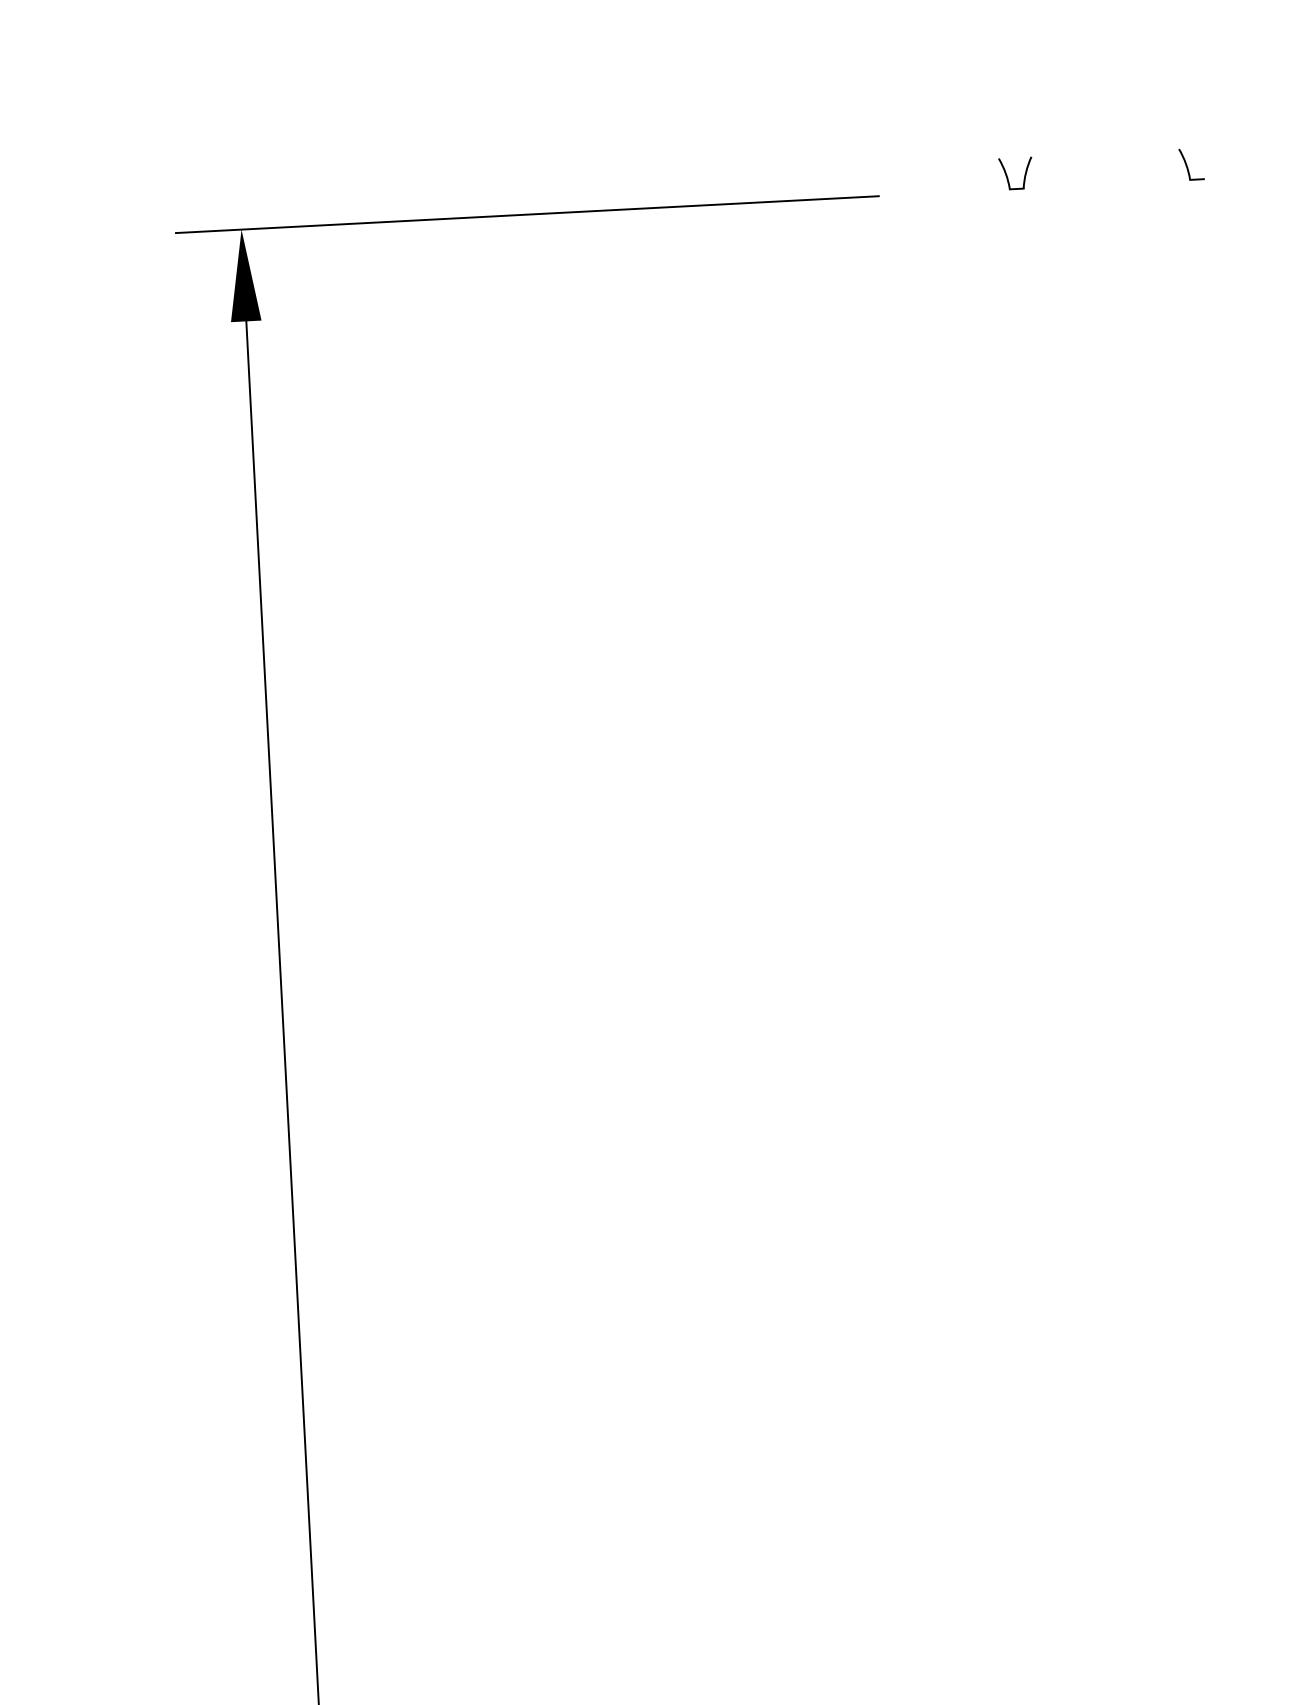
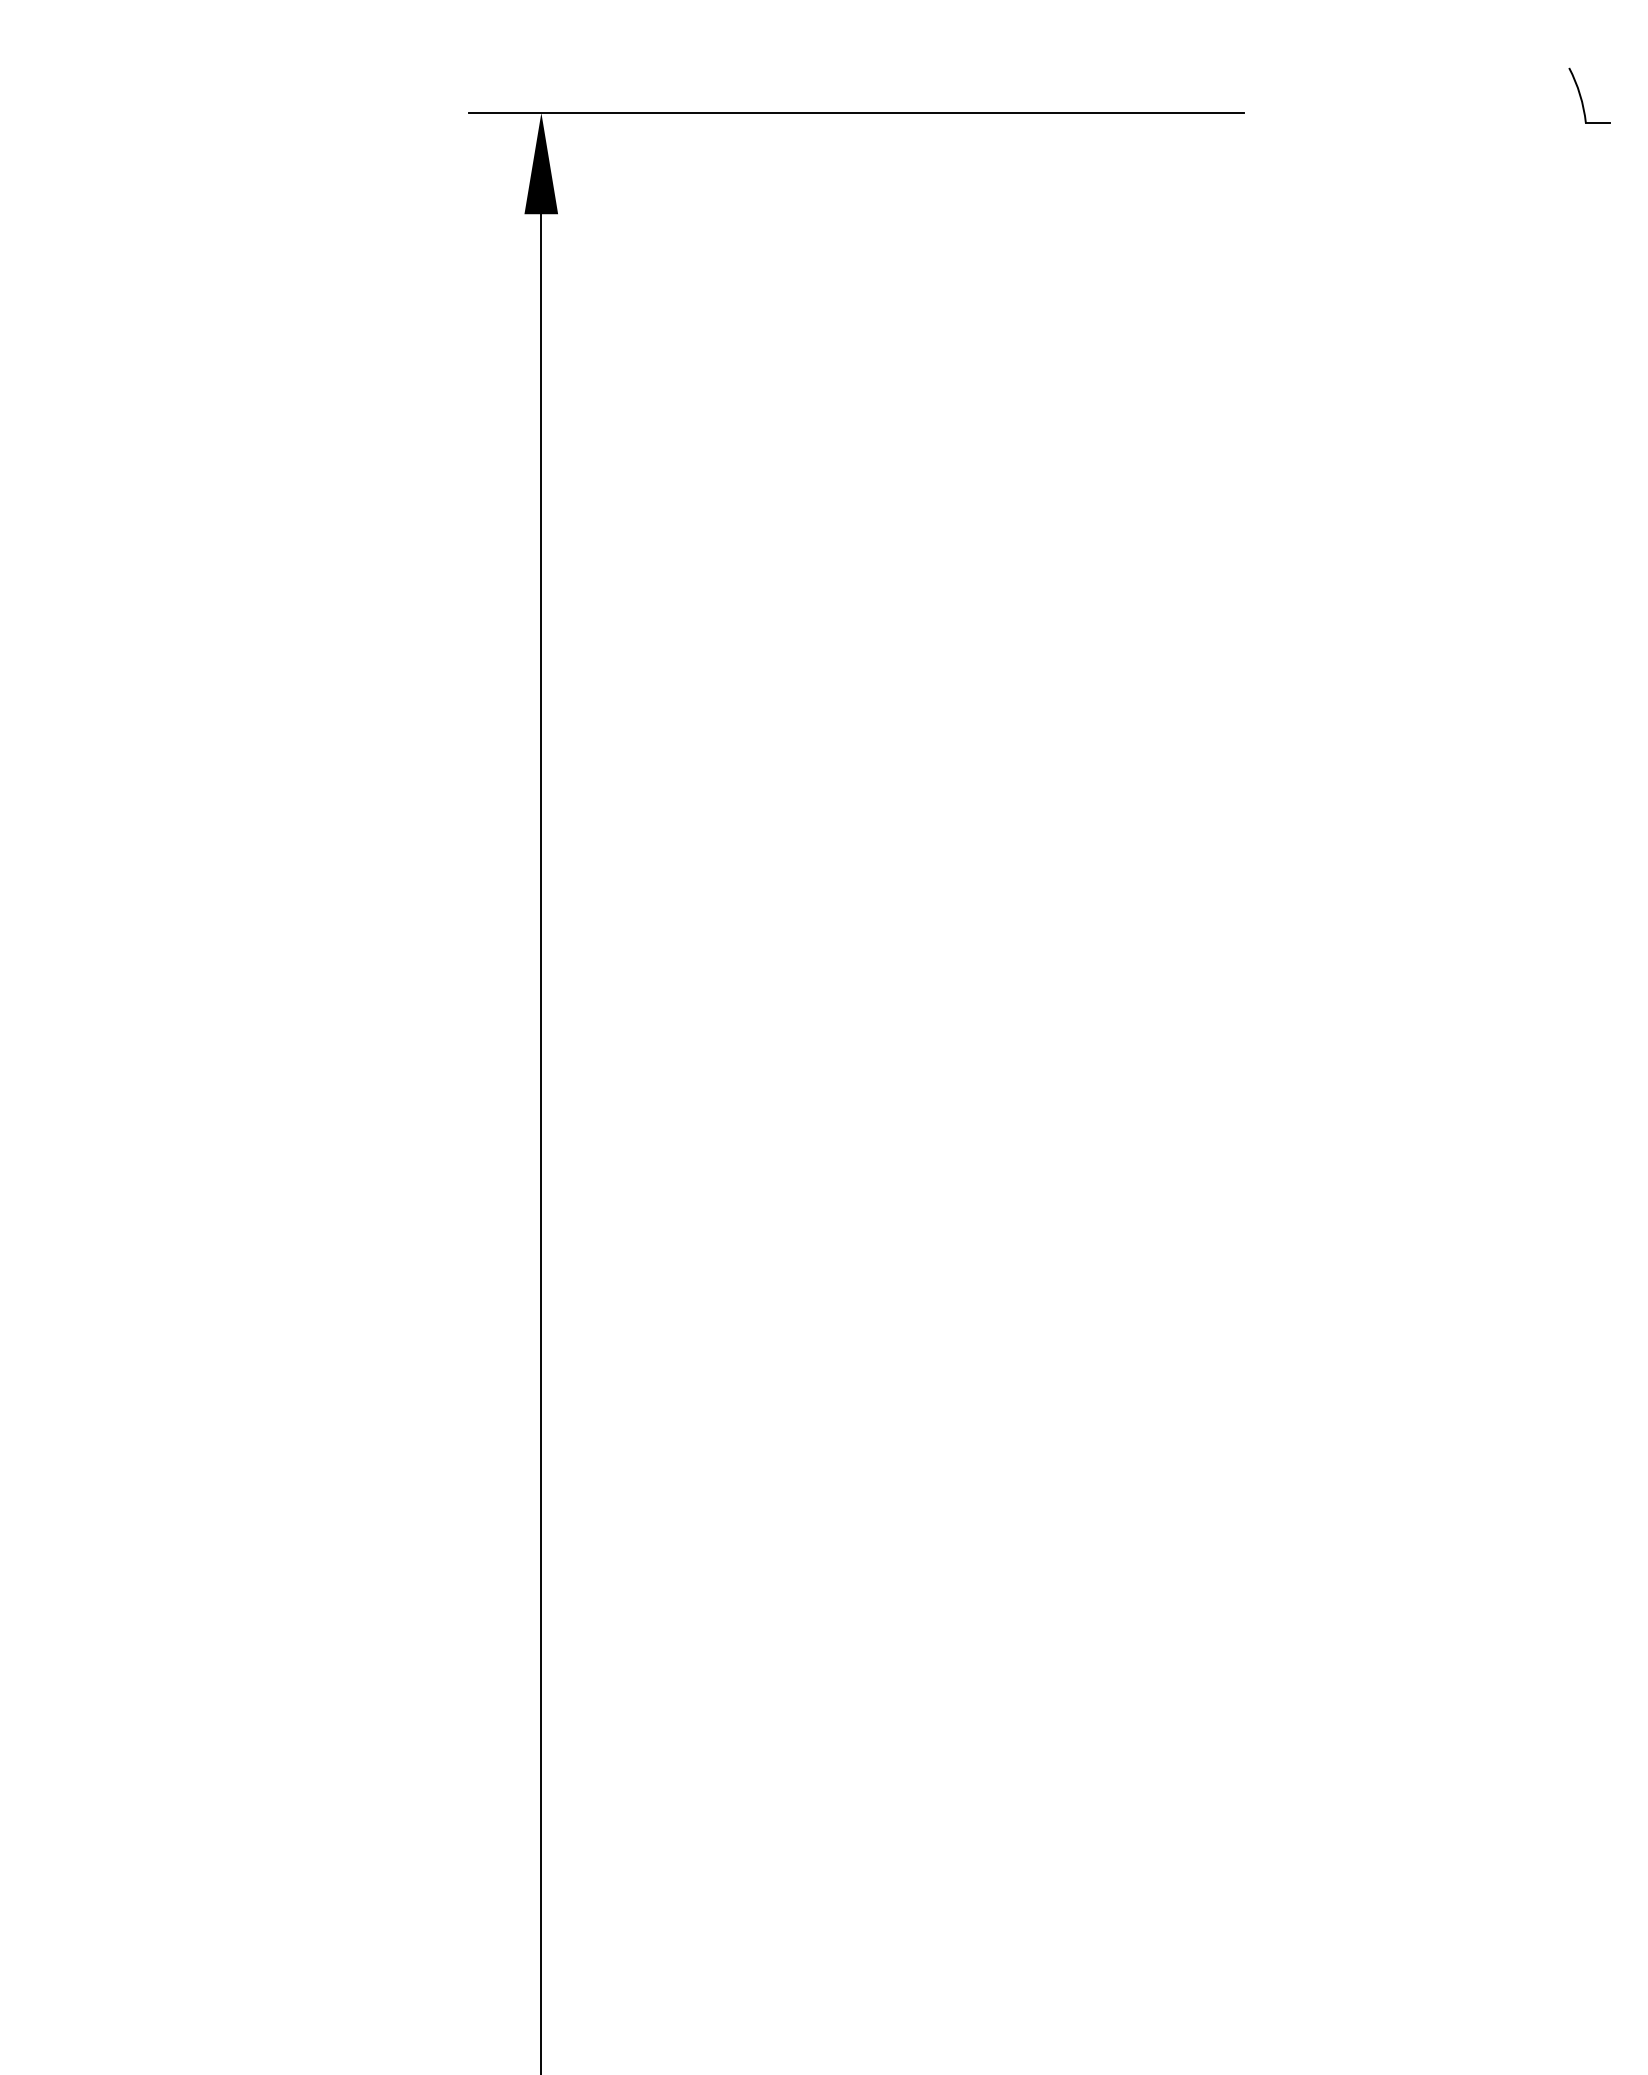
part: (1191, 163) -> (1589, 95), size x1.6
part: (1008, 177) -> (1387, 99), removed

